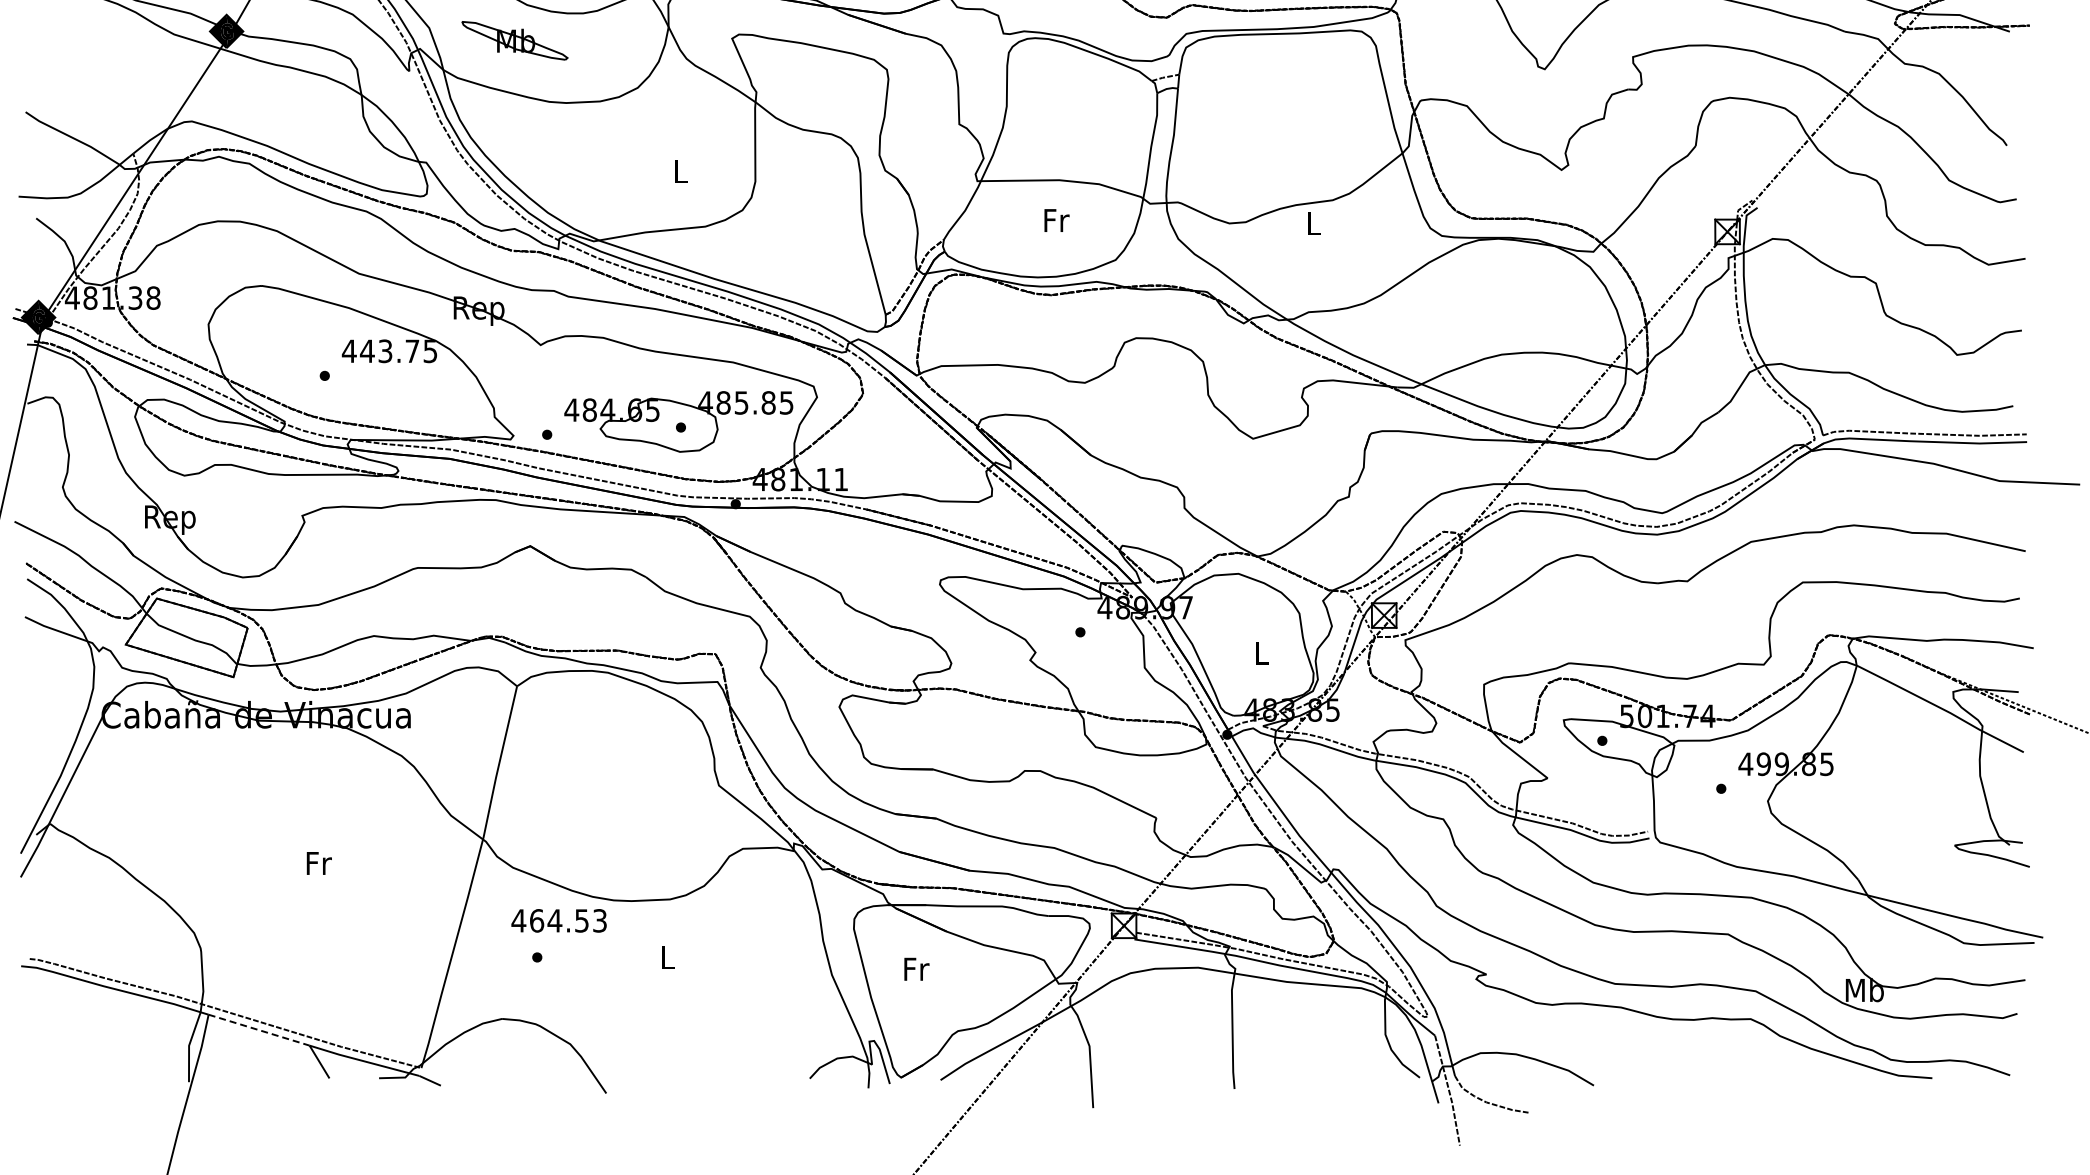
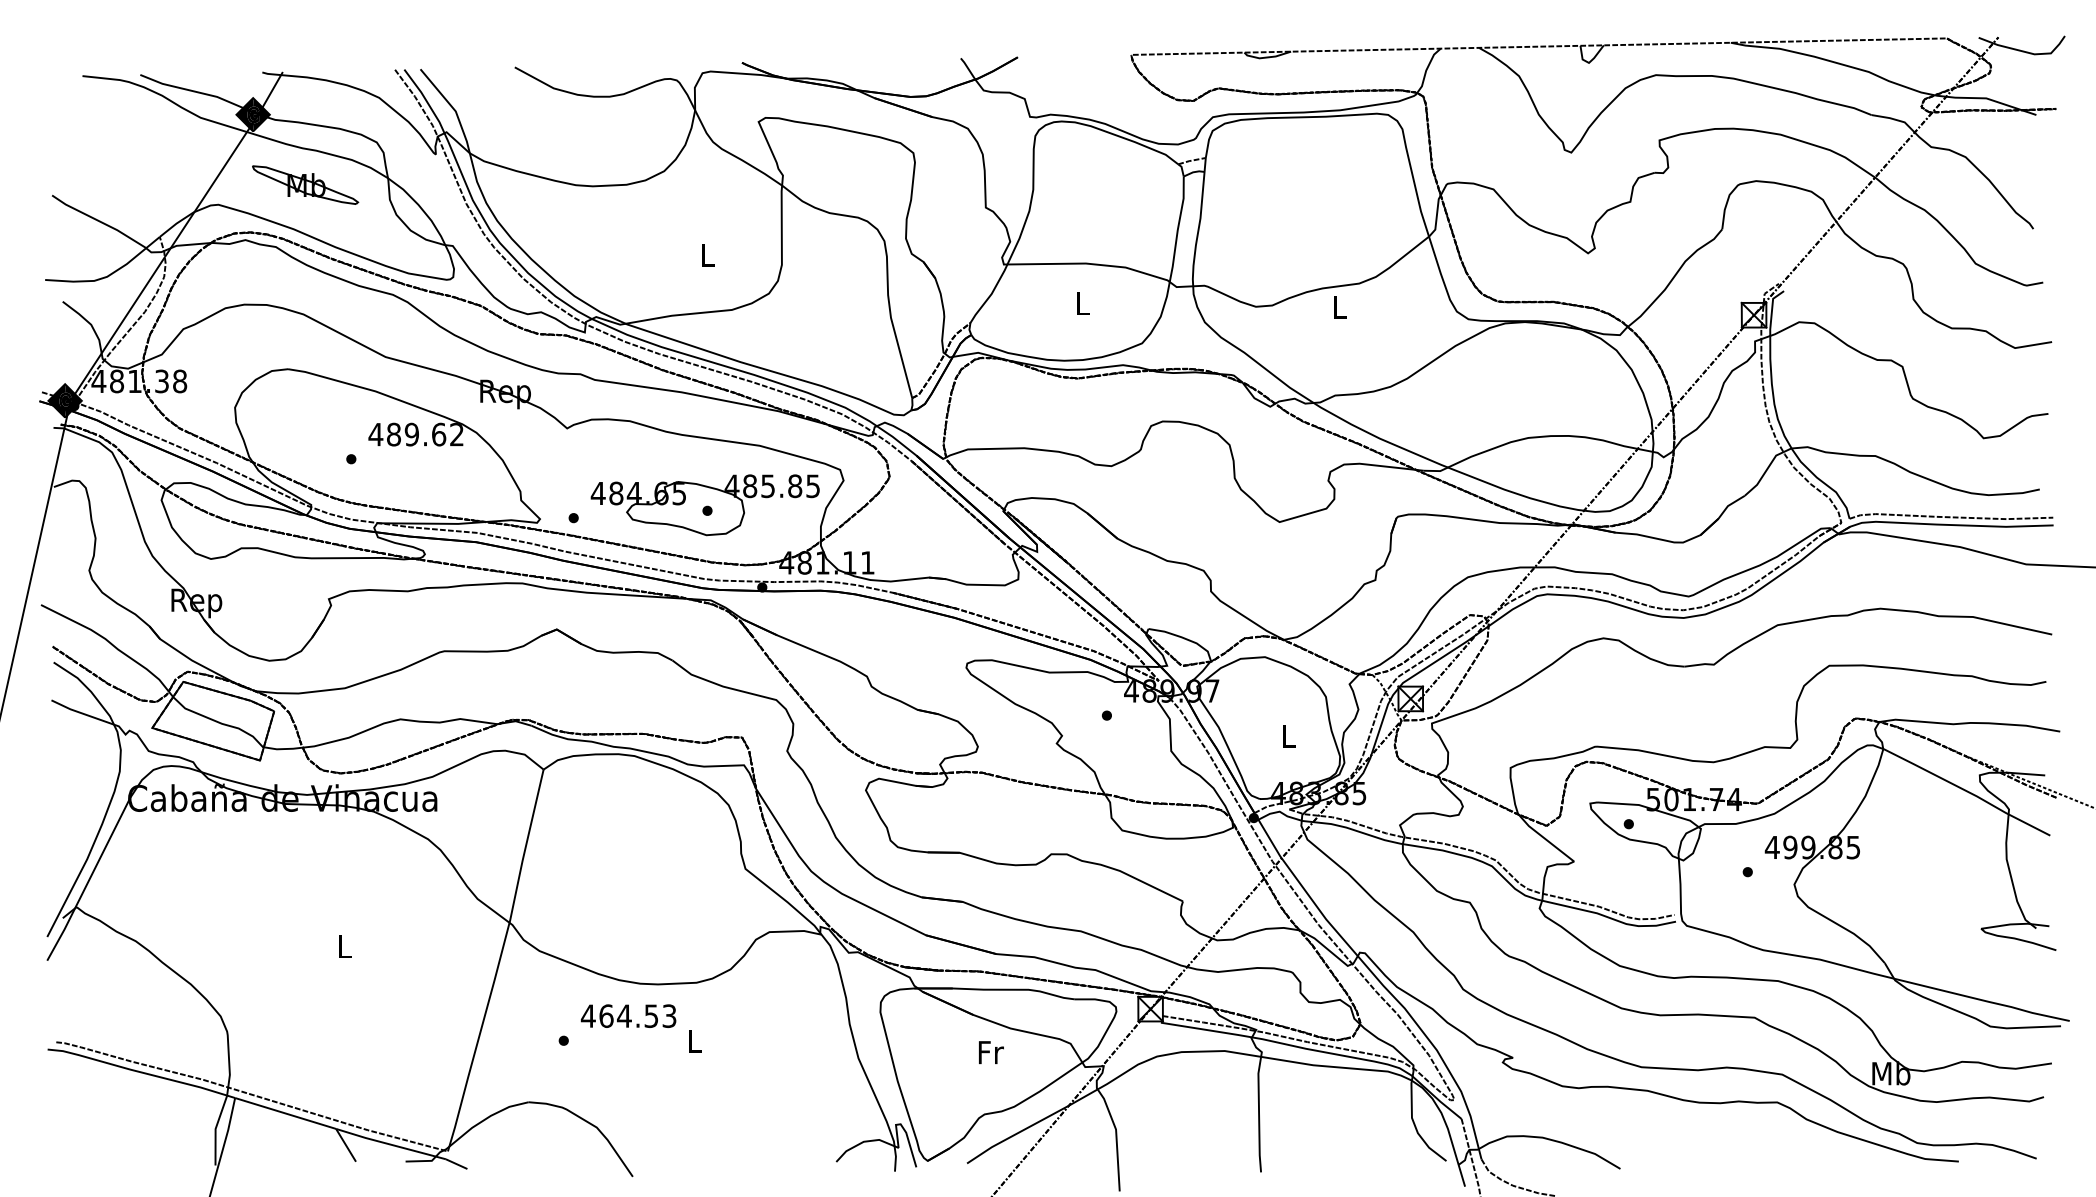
part: (514, 40) -> (305, 184), moved
text: (1056, 220) -> (1083, 303), Fr -> L
text: (397, 351) -> (424, 434), 443.75 -> 489.62
text: (318, 863) -> (345, 946), Fr -> L
text: (558, 920) -> (628, 1015), moved
text: (916, 969) -> (991, 1052), moved
line: (258, 1030) -> (285, 1113), dashed -> solid

